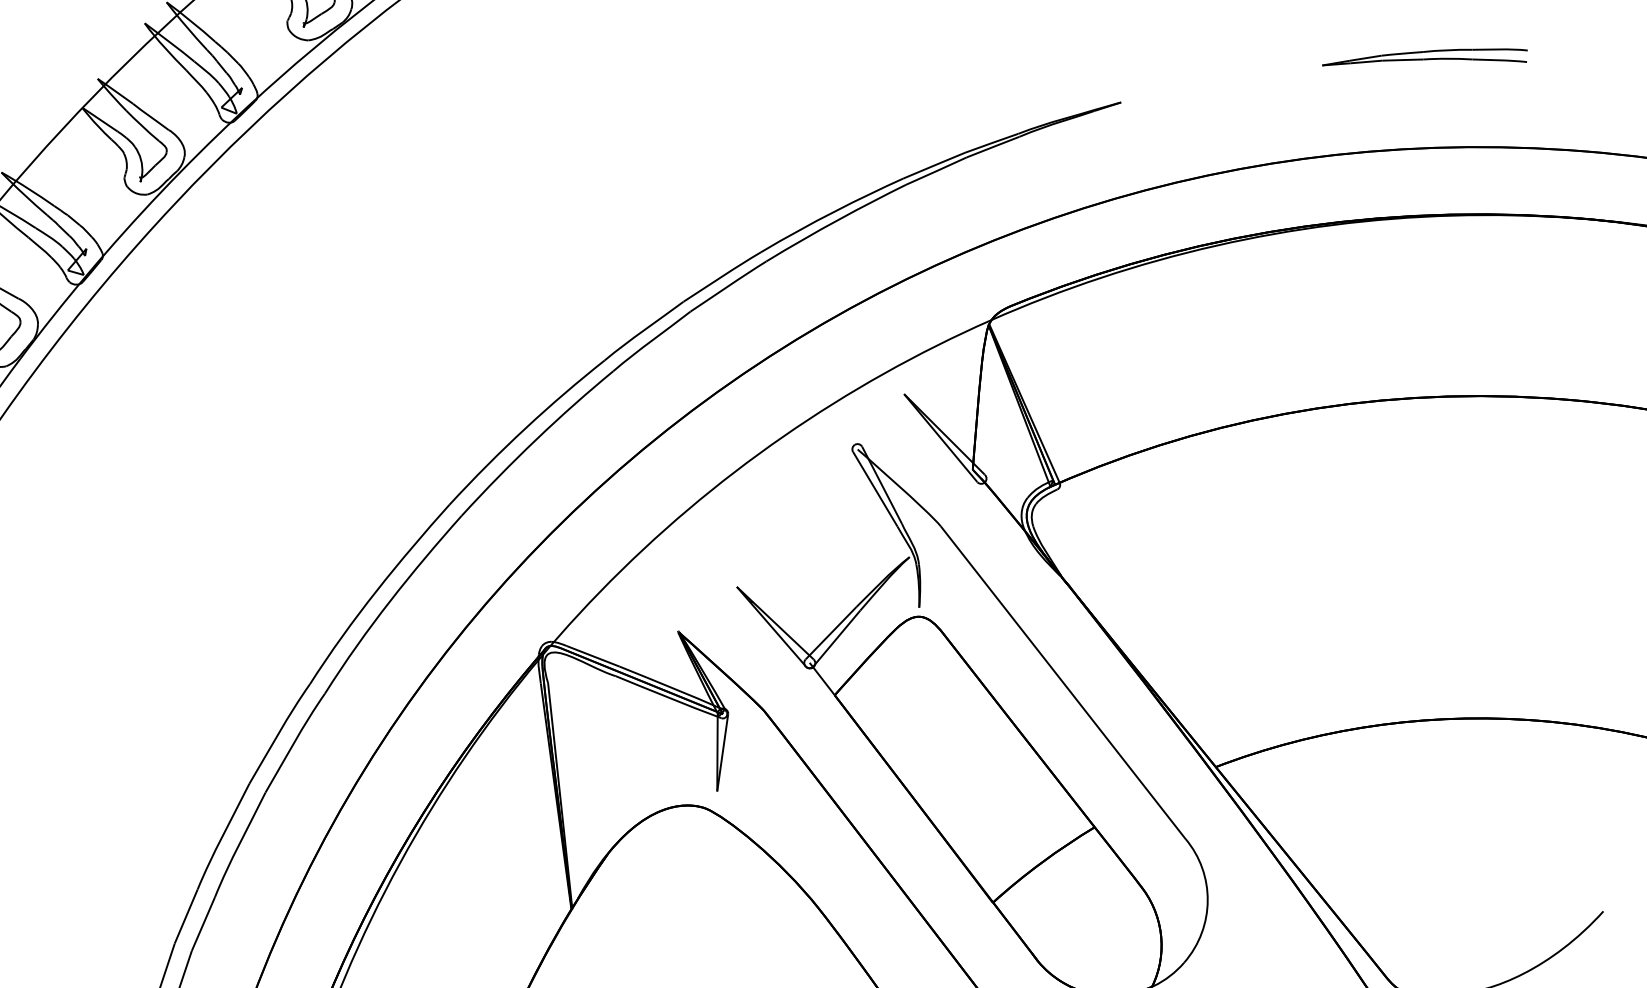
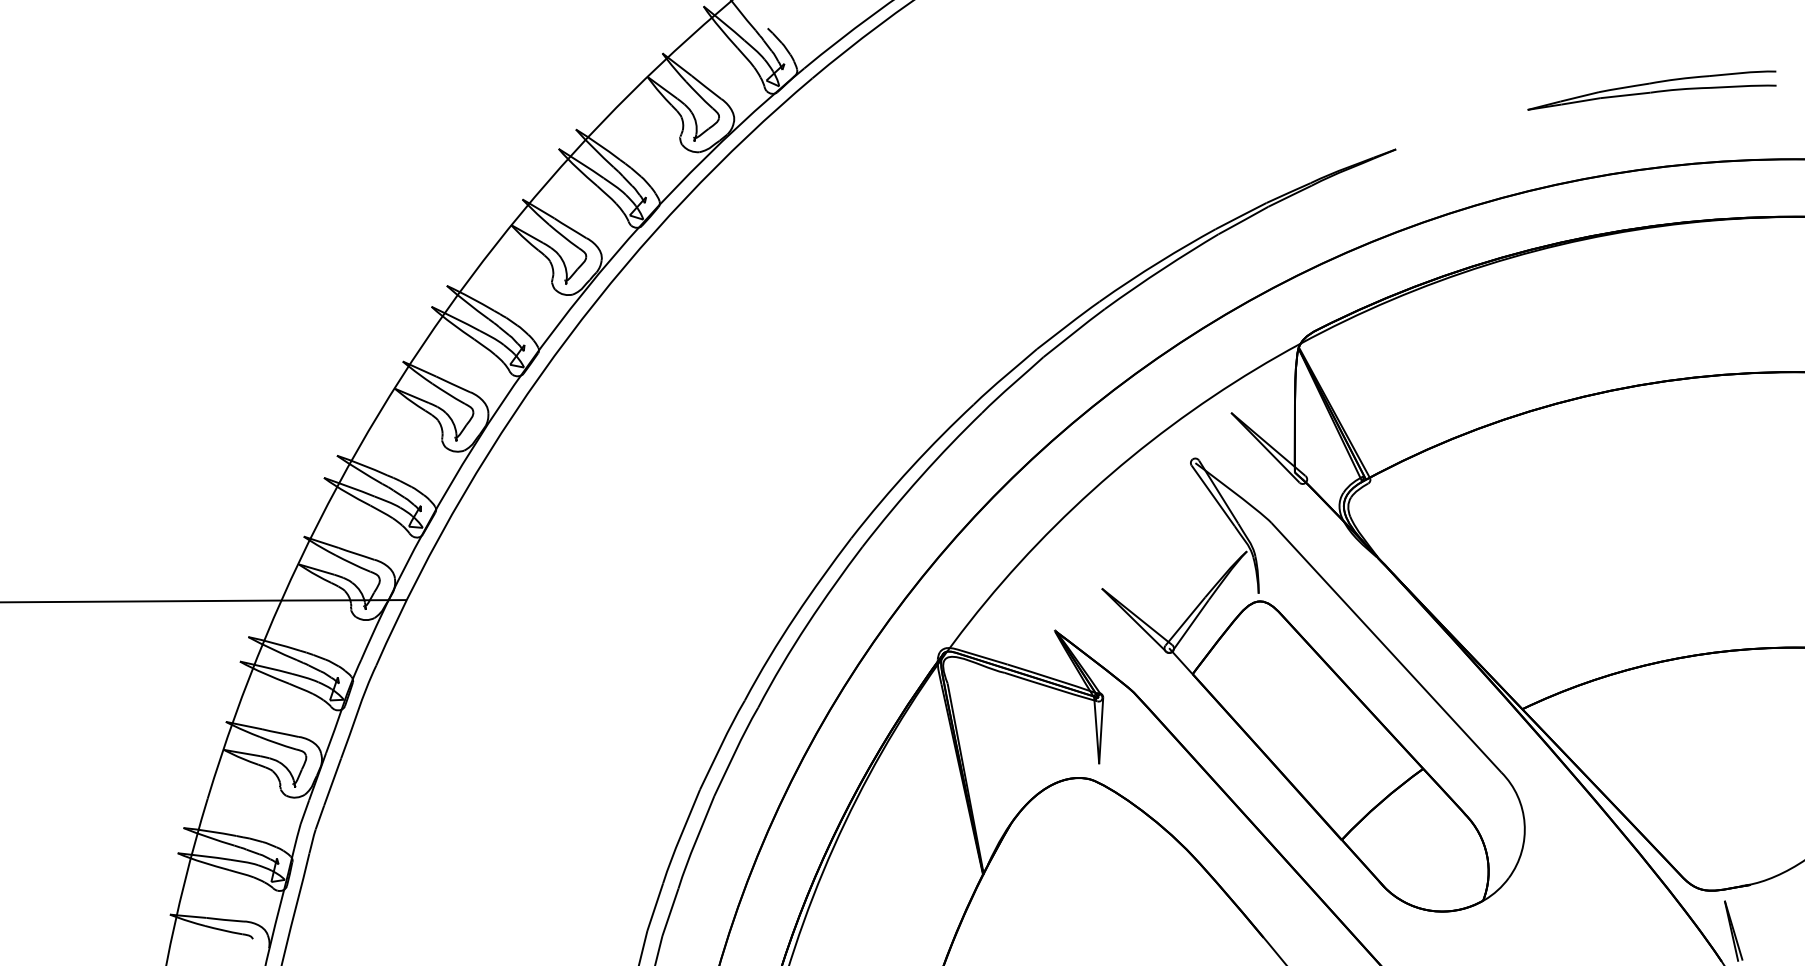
part: (1424, 57) -> (1651, 90), size x1.43

